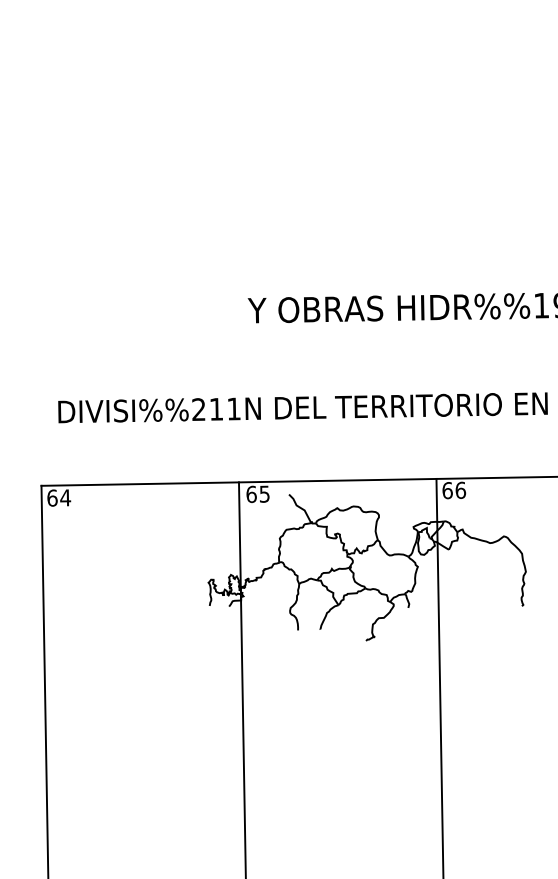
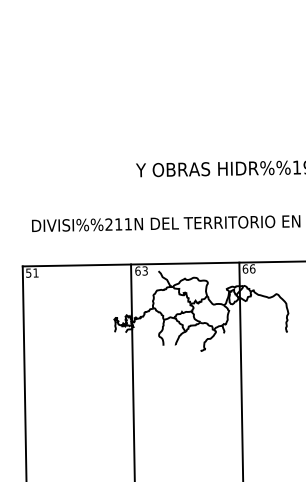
text: (263, 493) -> (144, 270), 65 -> 63
text: (59, 496) -> (32, 272), 64 -> 51

